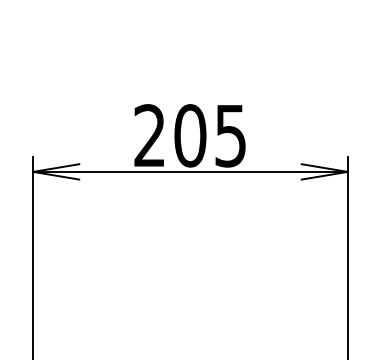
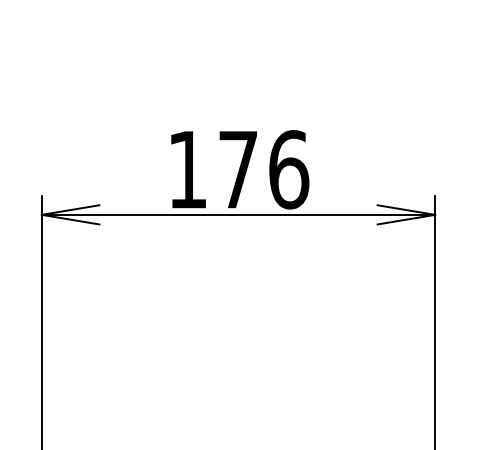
text: (190, 135) -> (238, 169), 205 -> 176

